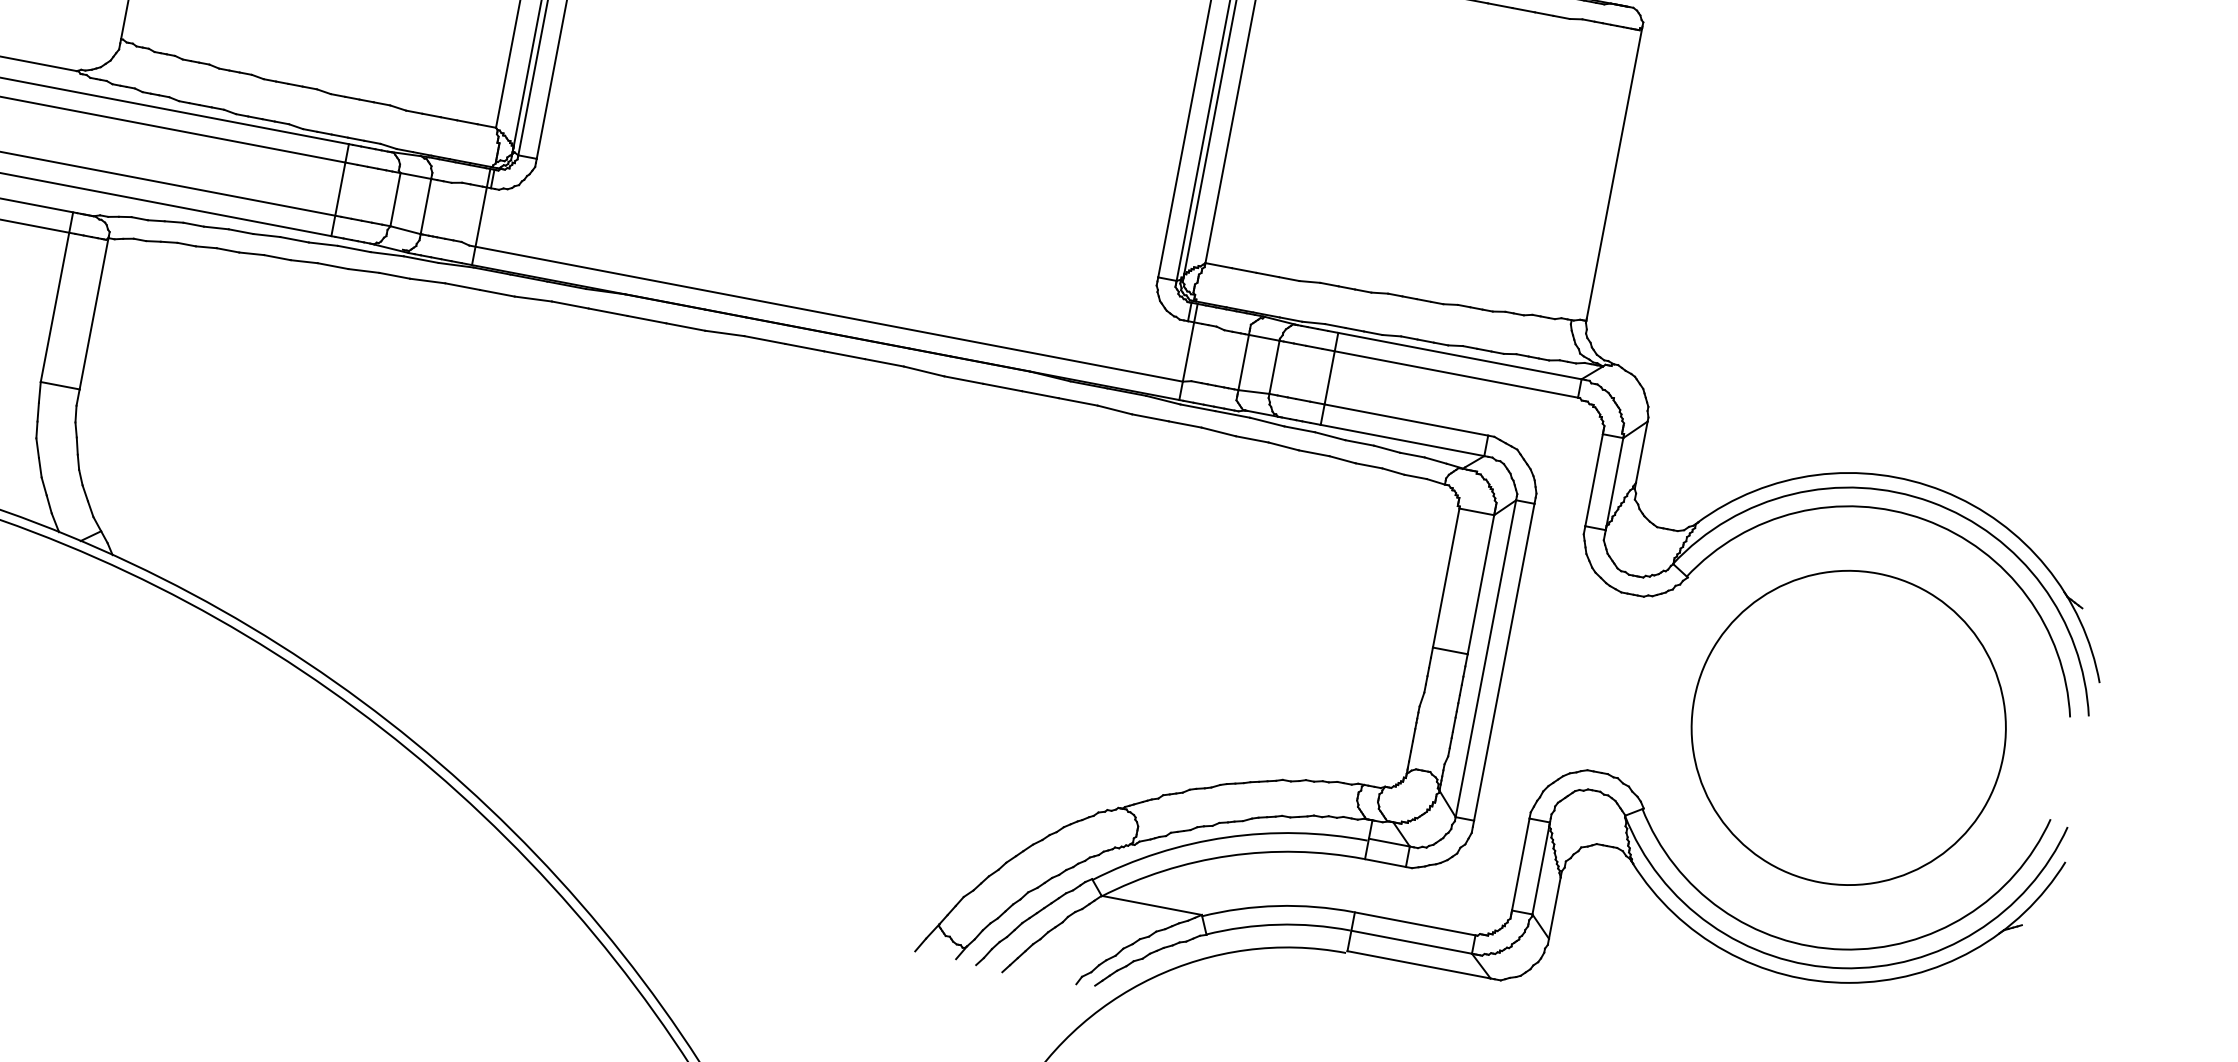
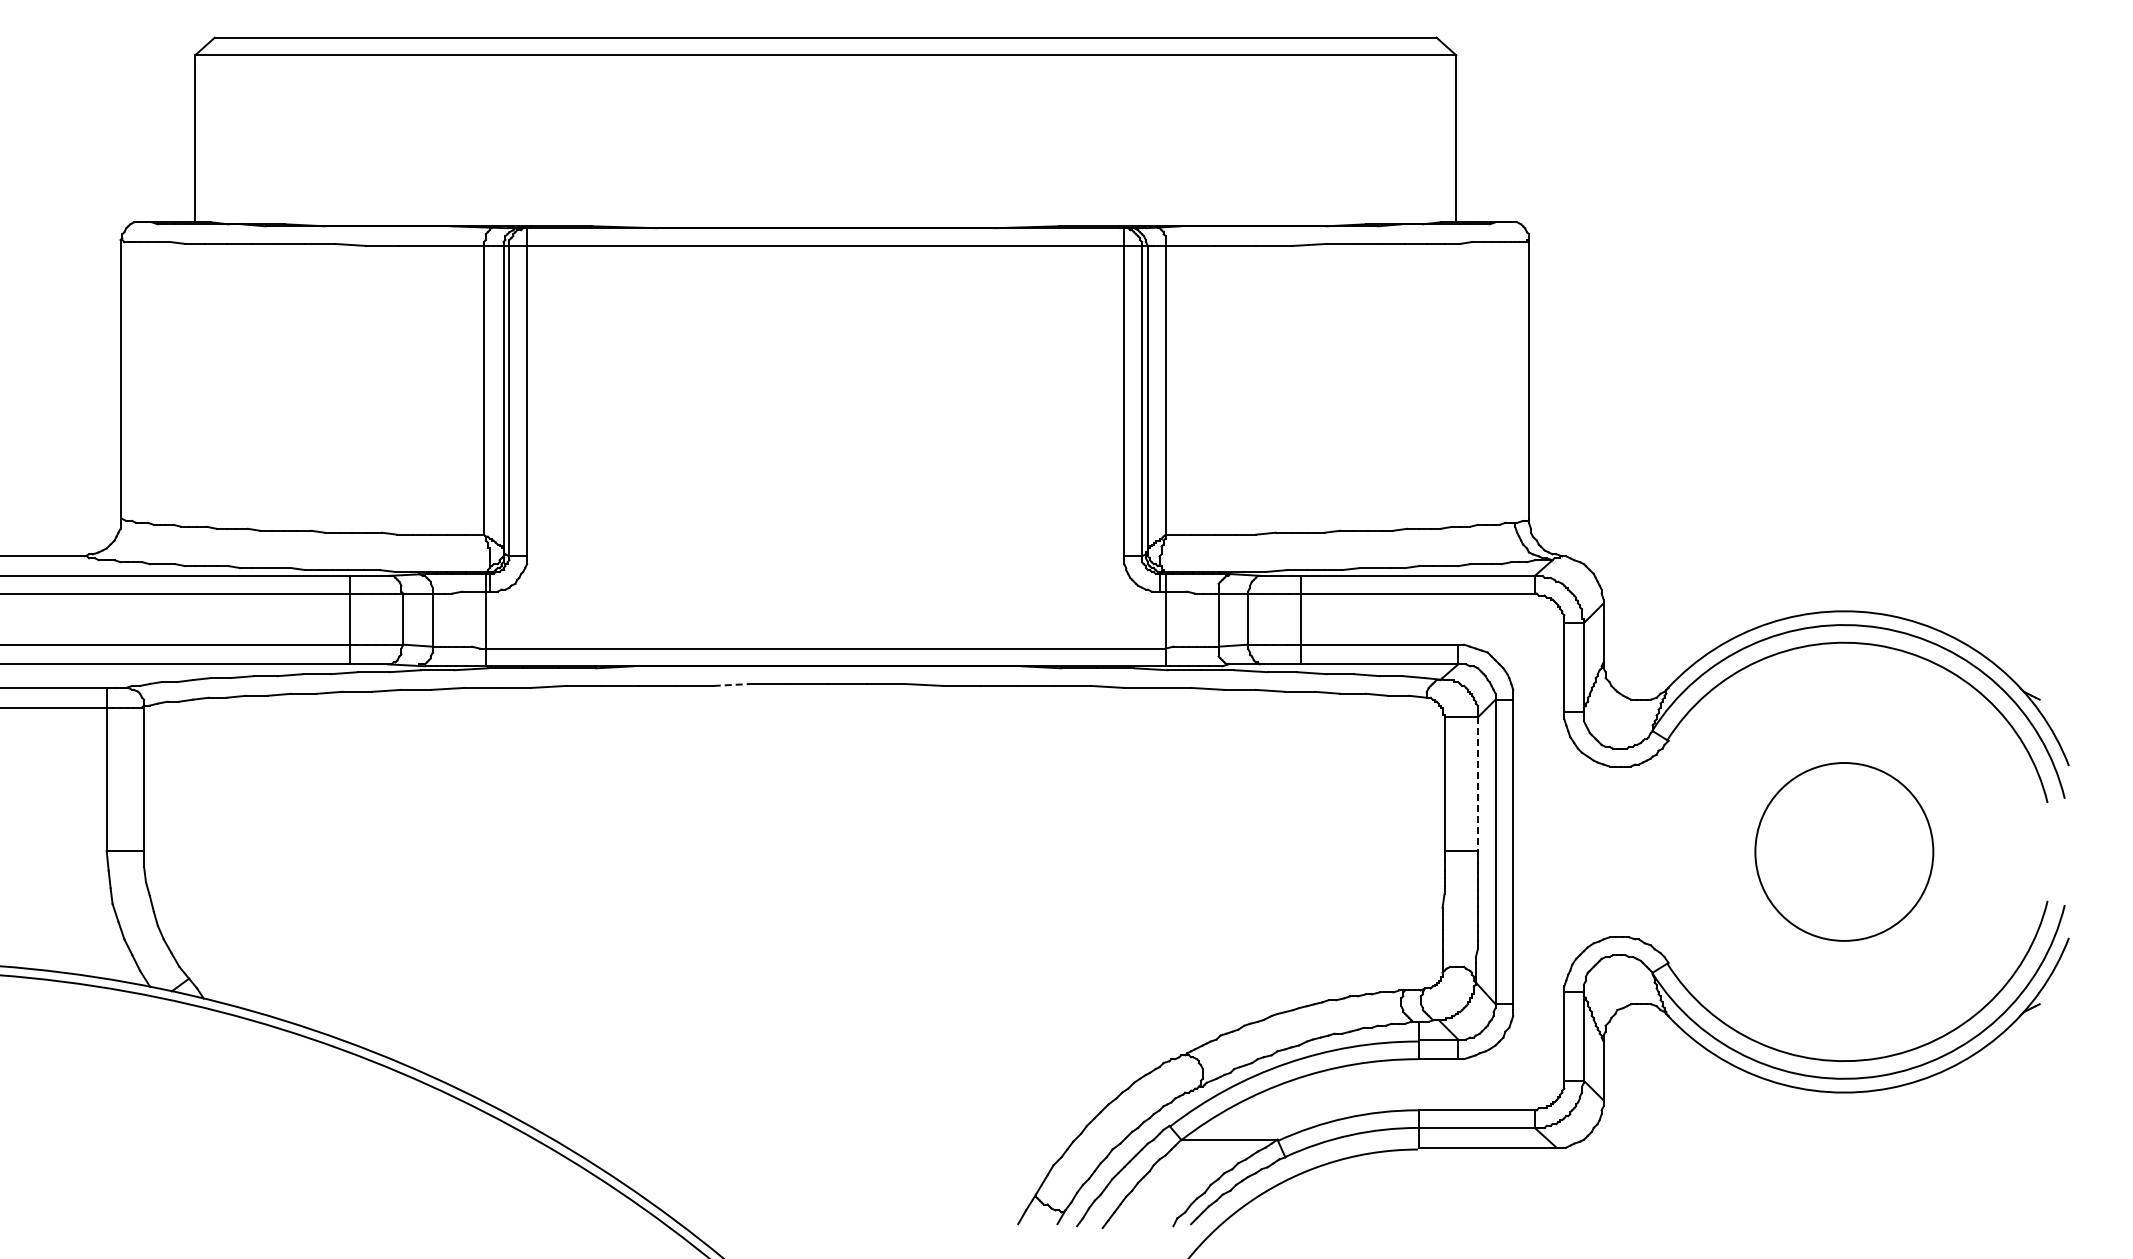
line: (725, 332) -> (732, 684), solid -> dashed
line: (1480, 584) -> (1477, 784), solid -> dashed
part: (1849, 727) -> (1844, 851), size x0.6

